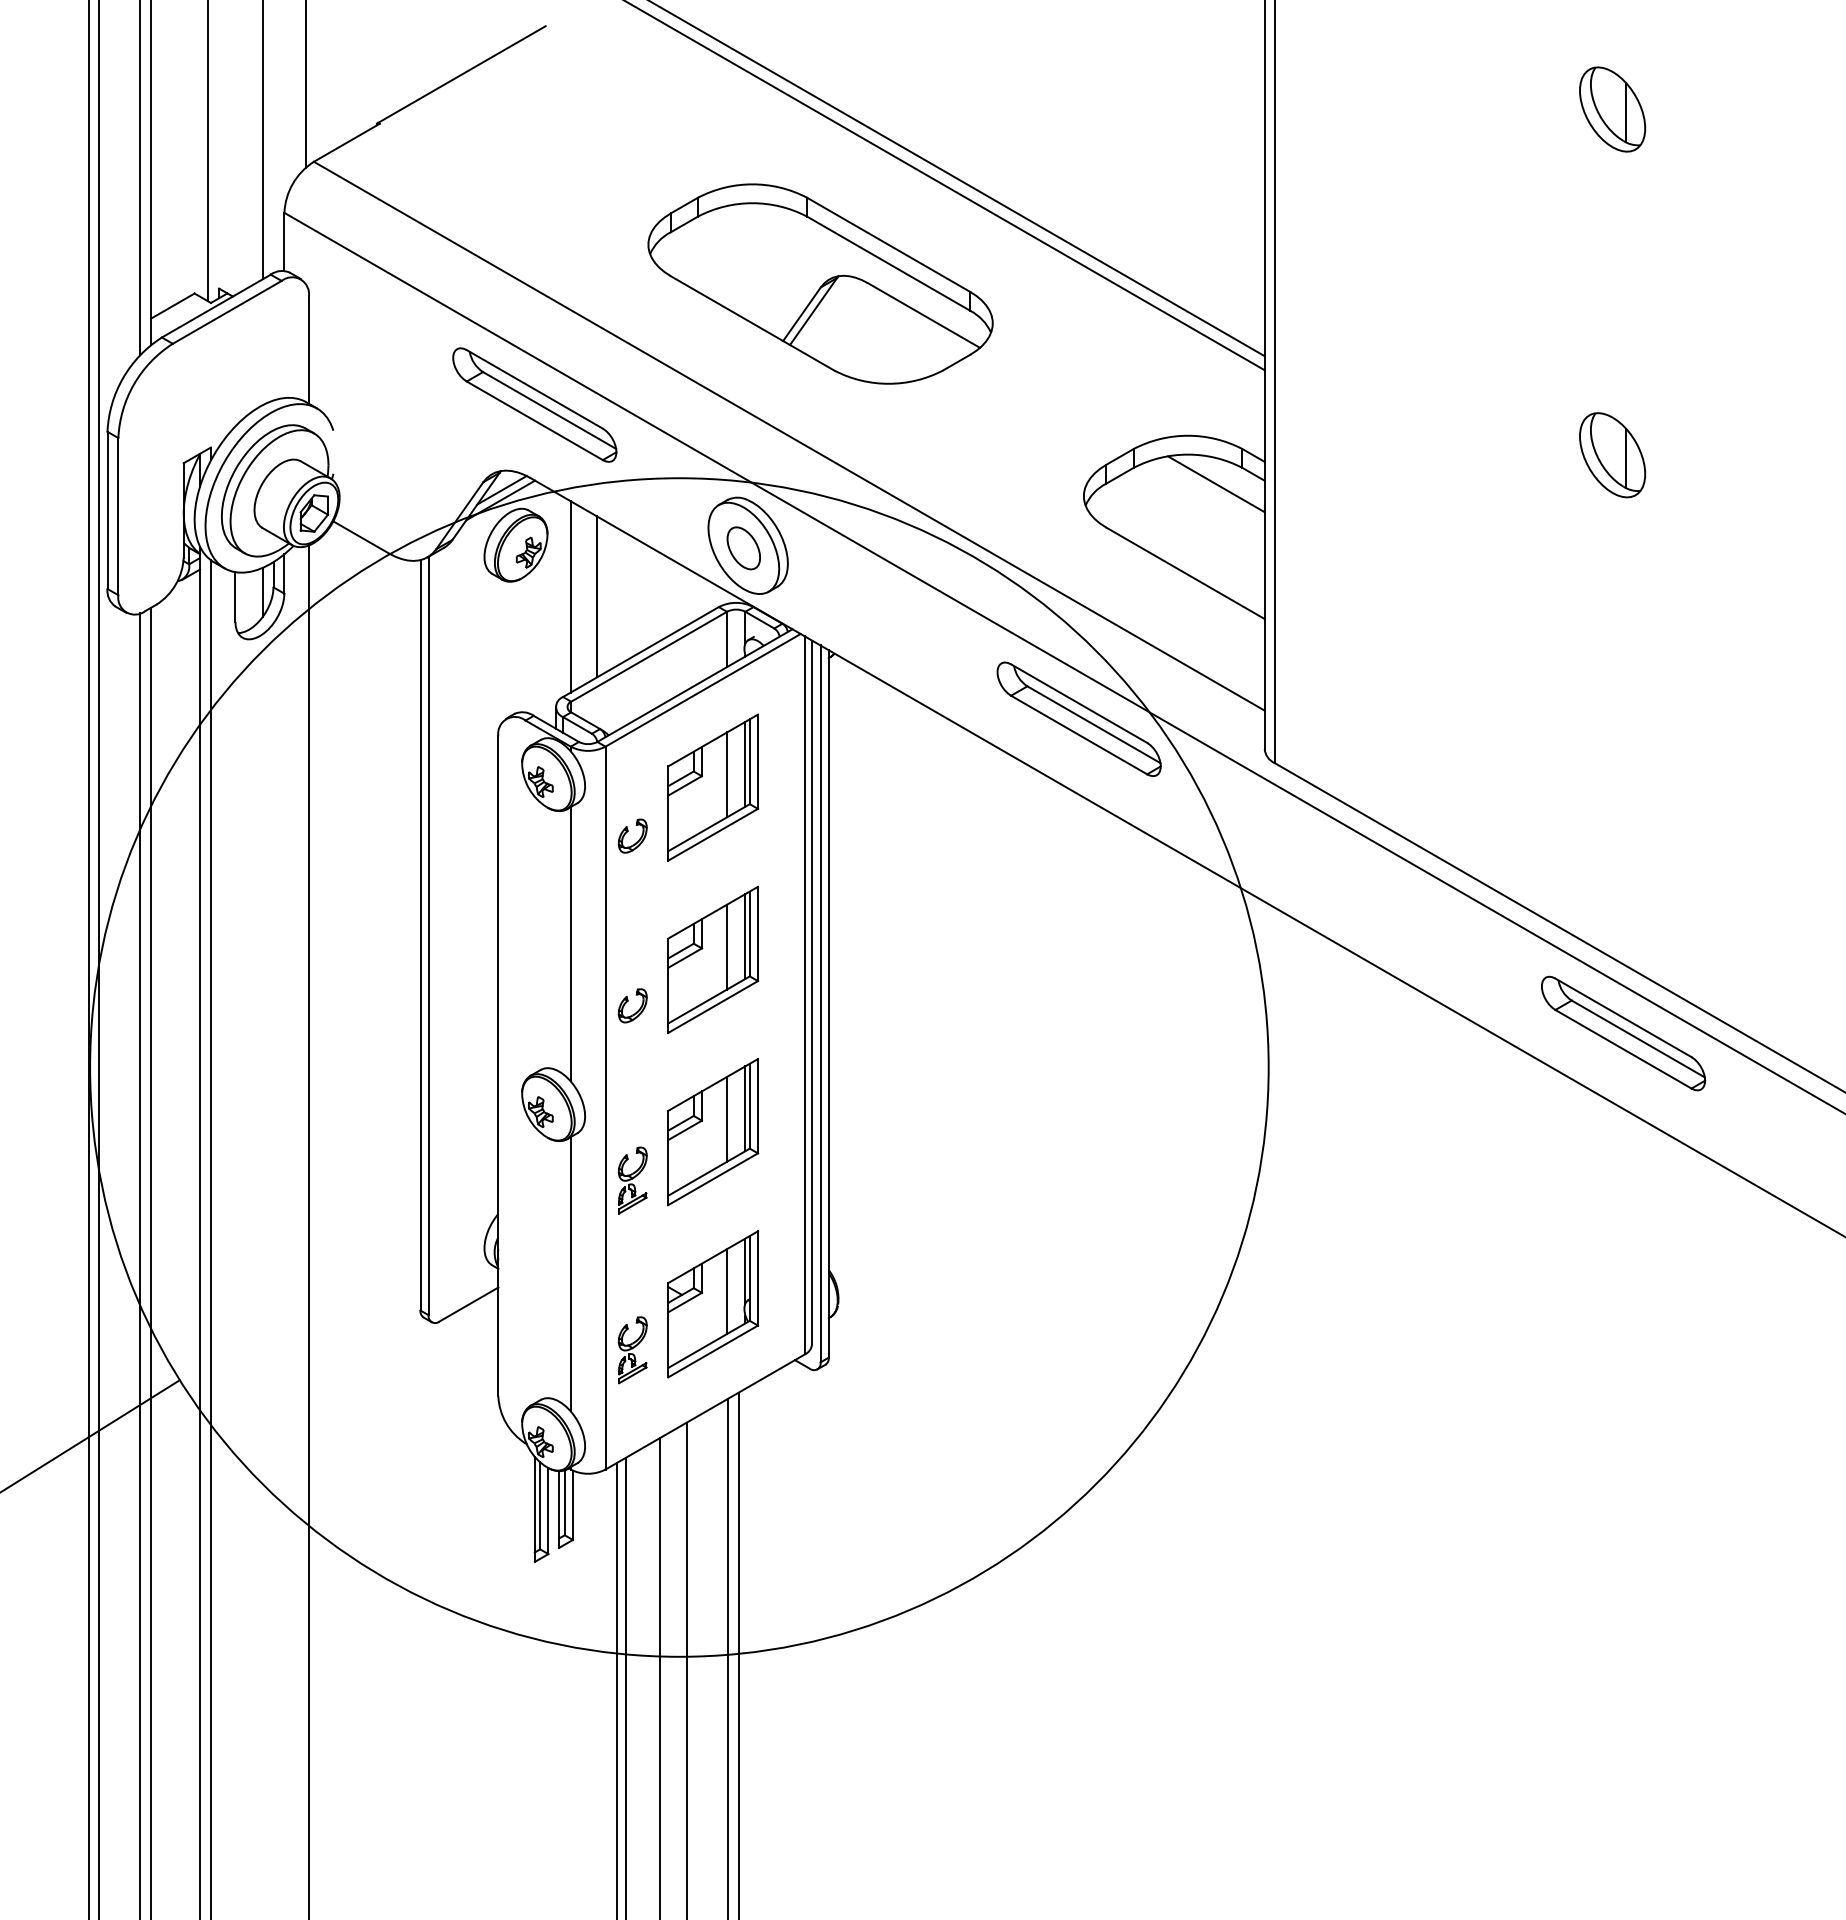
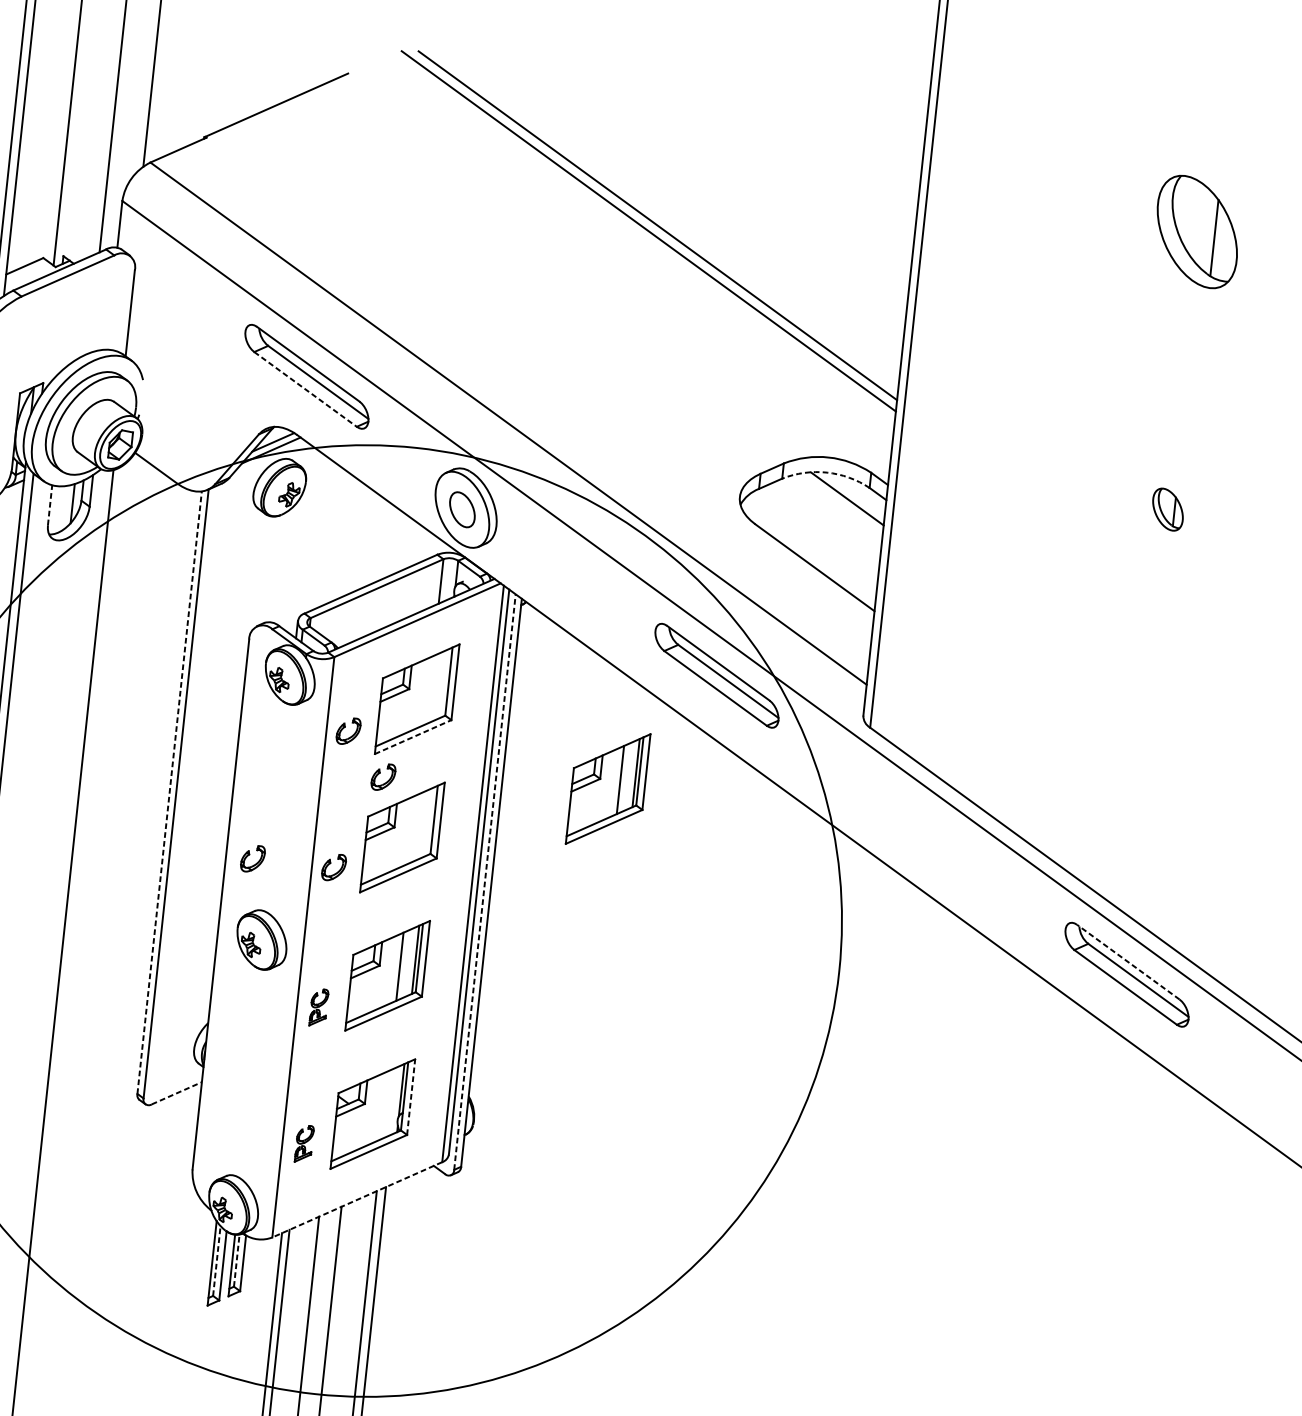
part: (1612, 109) -> (1197, 231), size x1.6
part: (820, 283) -> (546, 303), removed
line: (534, 420) -> (305, 389), solid -> dashed
arc: (1188, 454) -> (827, 472), solid -> dashed
part: (1612, 455) -> (1167, 509), size x0.6
line: (570, 596) -> (319, 533), removed
line: (596, 596) -> (340, 535), removed
line: (235, 597) -> (50, 505), solid -> dashed
line: (745, 763) -> (445, 682), removed
line: (727, 774) -> (429, 689), removed
line: (713, 834) -> (413, 736), solid -> dashed
part: (960, 873) -> (608, 789), added
part: (681, 887) -> (383, 776), added
line: (420, 934) -> (169, 792), solid -> dashed
line: (745, 936) -> (430, 821), removed
line: (570, 944) -> (289, 812), removed
line: (727, 946) -> (415, 828), removed
line: (820, 1003) -> (484, 881), solid -> dashed
part: (531, 1005) -> (252, 858), added
line: (1623, 1017) -> (1128, 961), solid -> dashed
part: (632, 1180) -> (318, 1007), size x0.7
line: (570, 1274) -> (260, 1077), removed
line: (758, 1277) -> (411, 1096), solid -> dashed
line: (727, 1291) -> (385, 1104), removed
line: (468, 1304) -> (176, 1093), solid -> dashed
part: (632, 1350) -> (304, 1144), size x0.7
line: (704, 1412) -> (356, 1200), solid -> dashed
line: (564, 1502) -> (236, 1260), solid -> dashed
line: (540, 1505) -> (217, 1260), solid -> dashed

